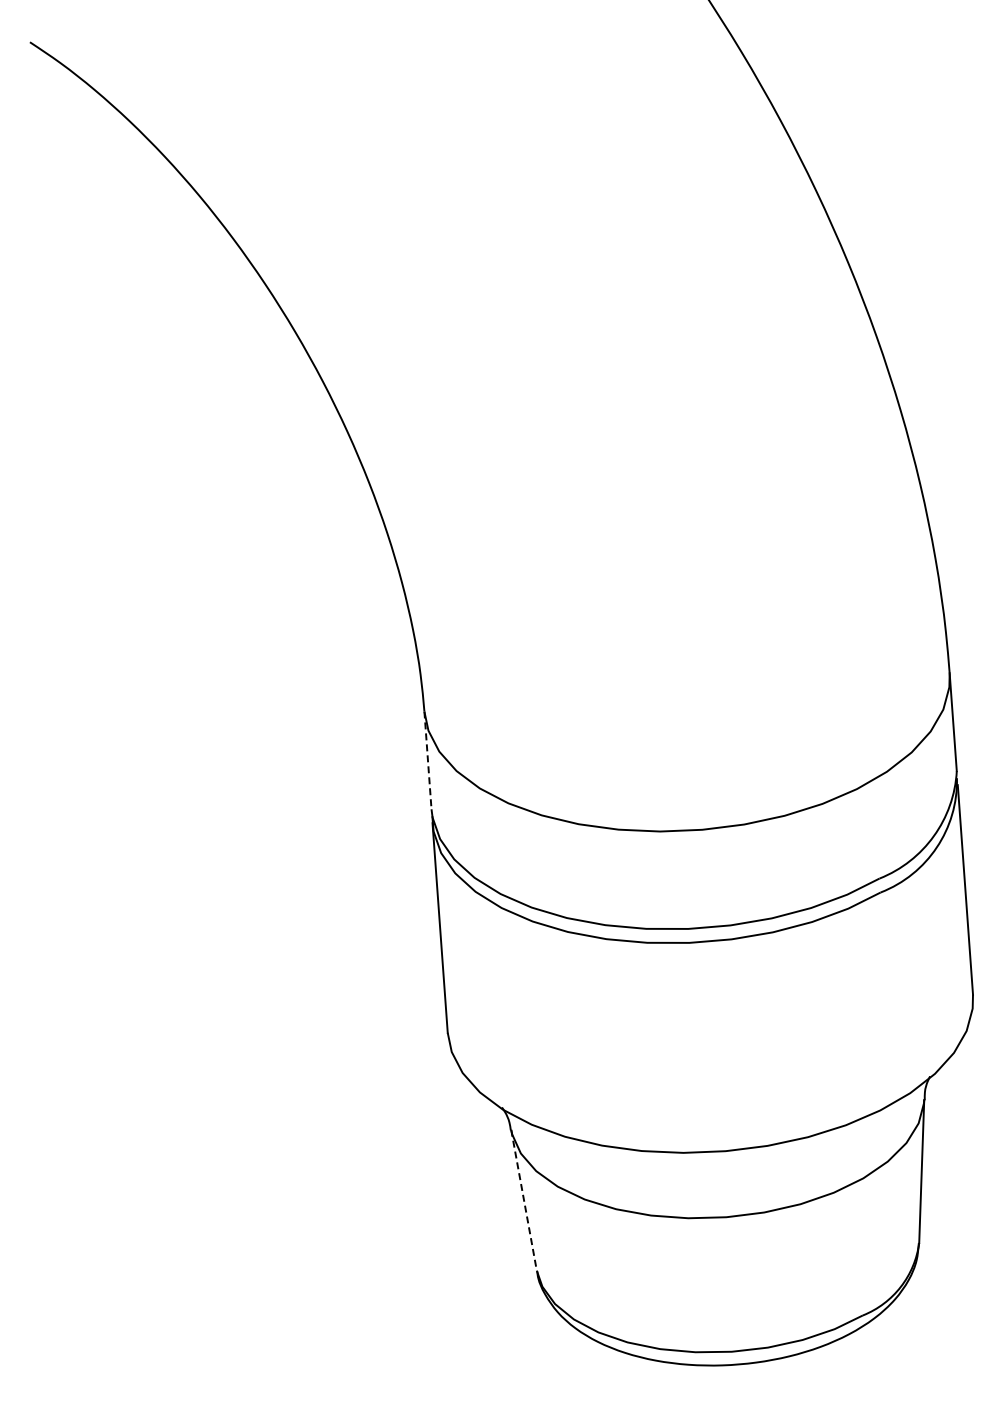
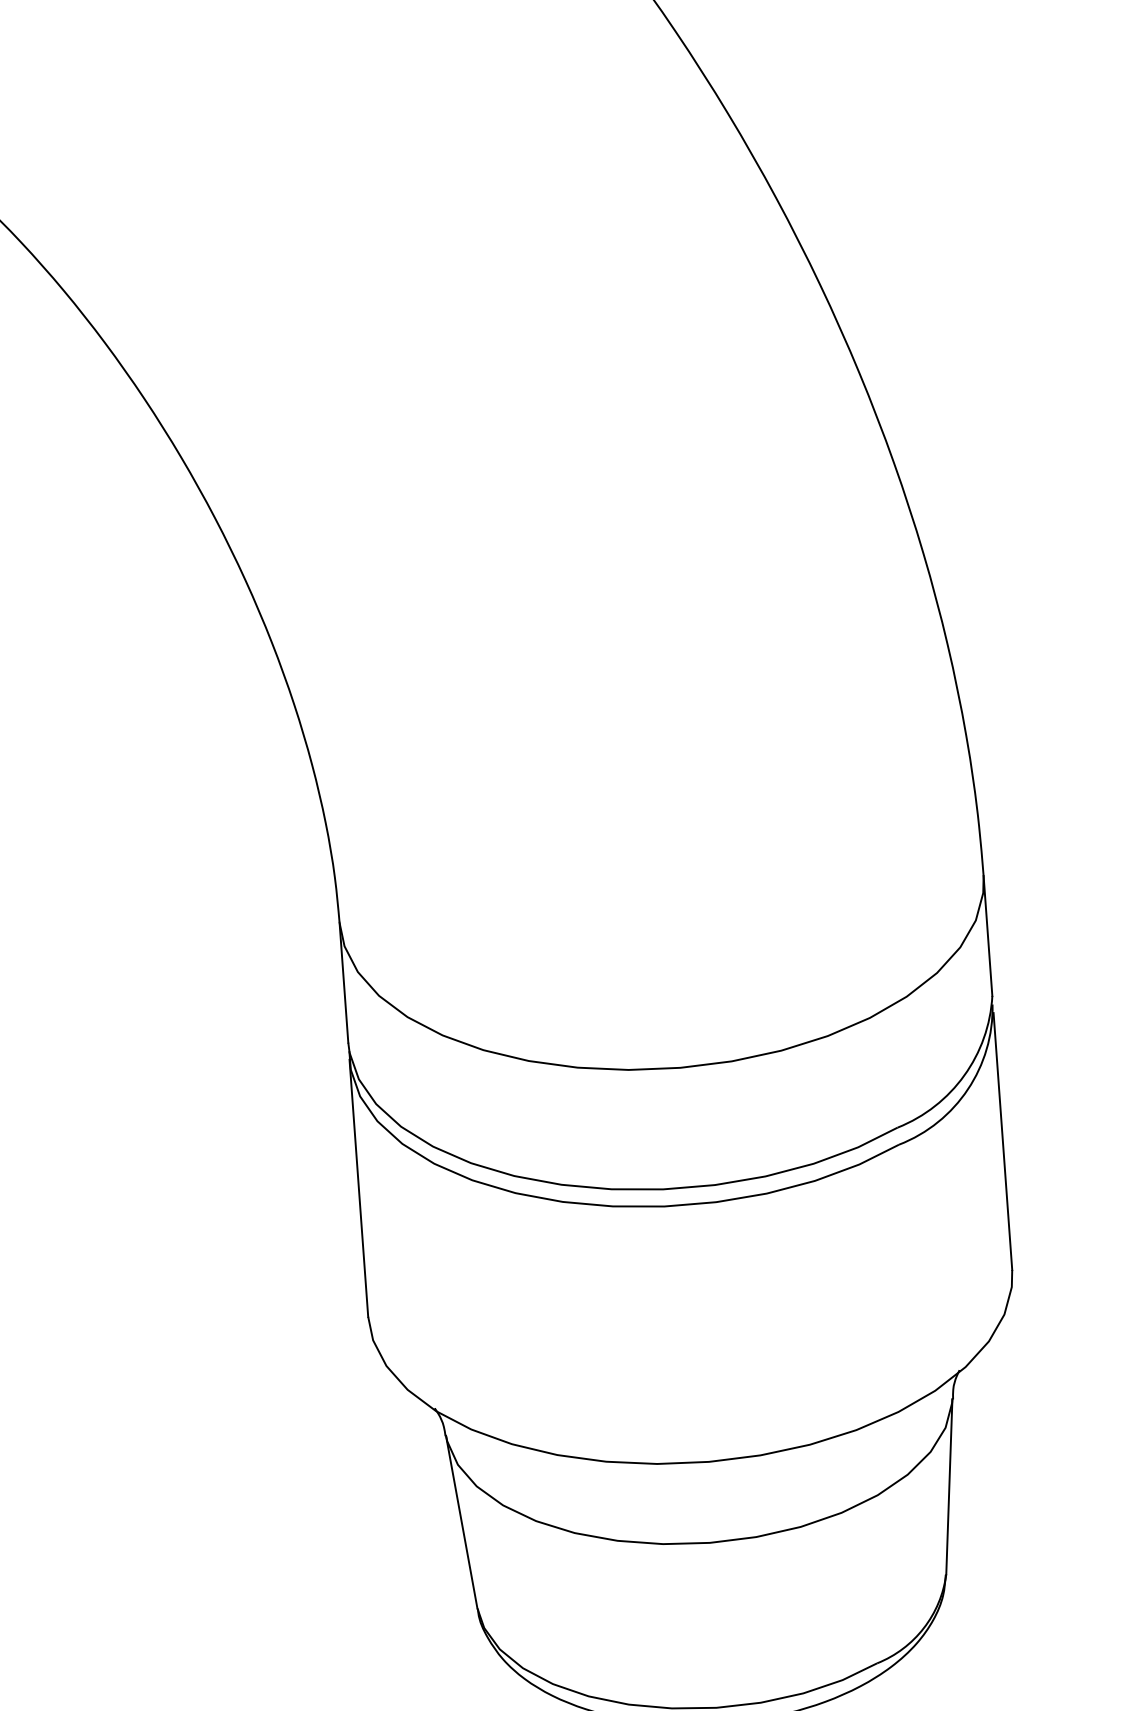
line: (428, 760) -> (344, 982), dashed -> solid
line: (524, 1200) -> (462, 1522), dashed -> solid

